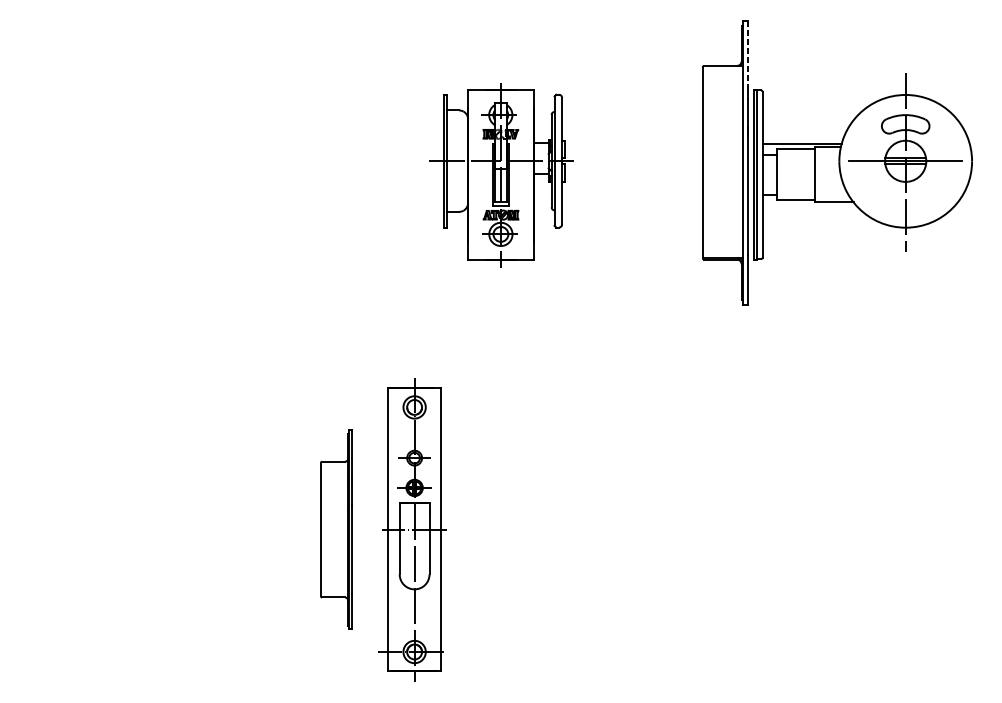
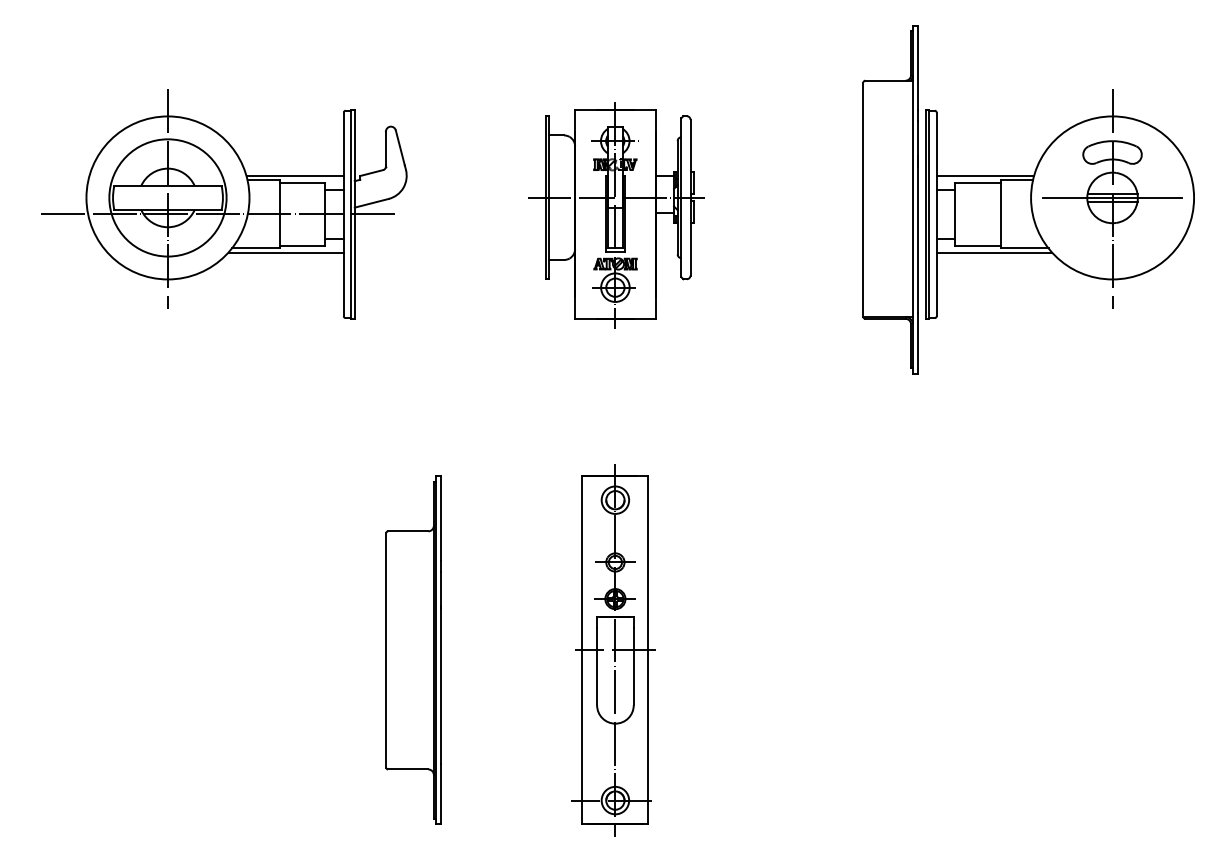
line: (747, 55) -> (918, 67), dashed -> solid
part: (182, 166) -> (224, 204), added
line: (809, 205) -> (994, 252), added
part: (336, 528) -> (413, 649), size x1.43
part: (413, 529) -> (613, 650), moved

